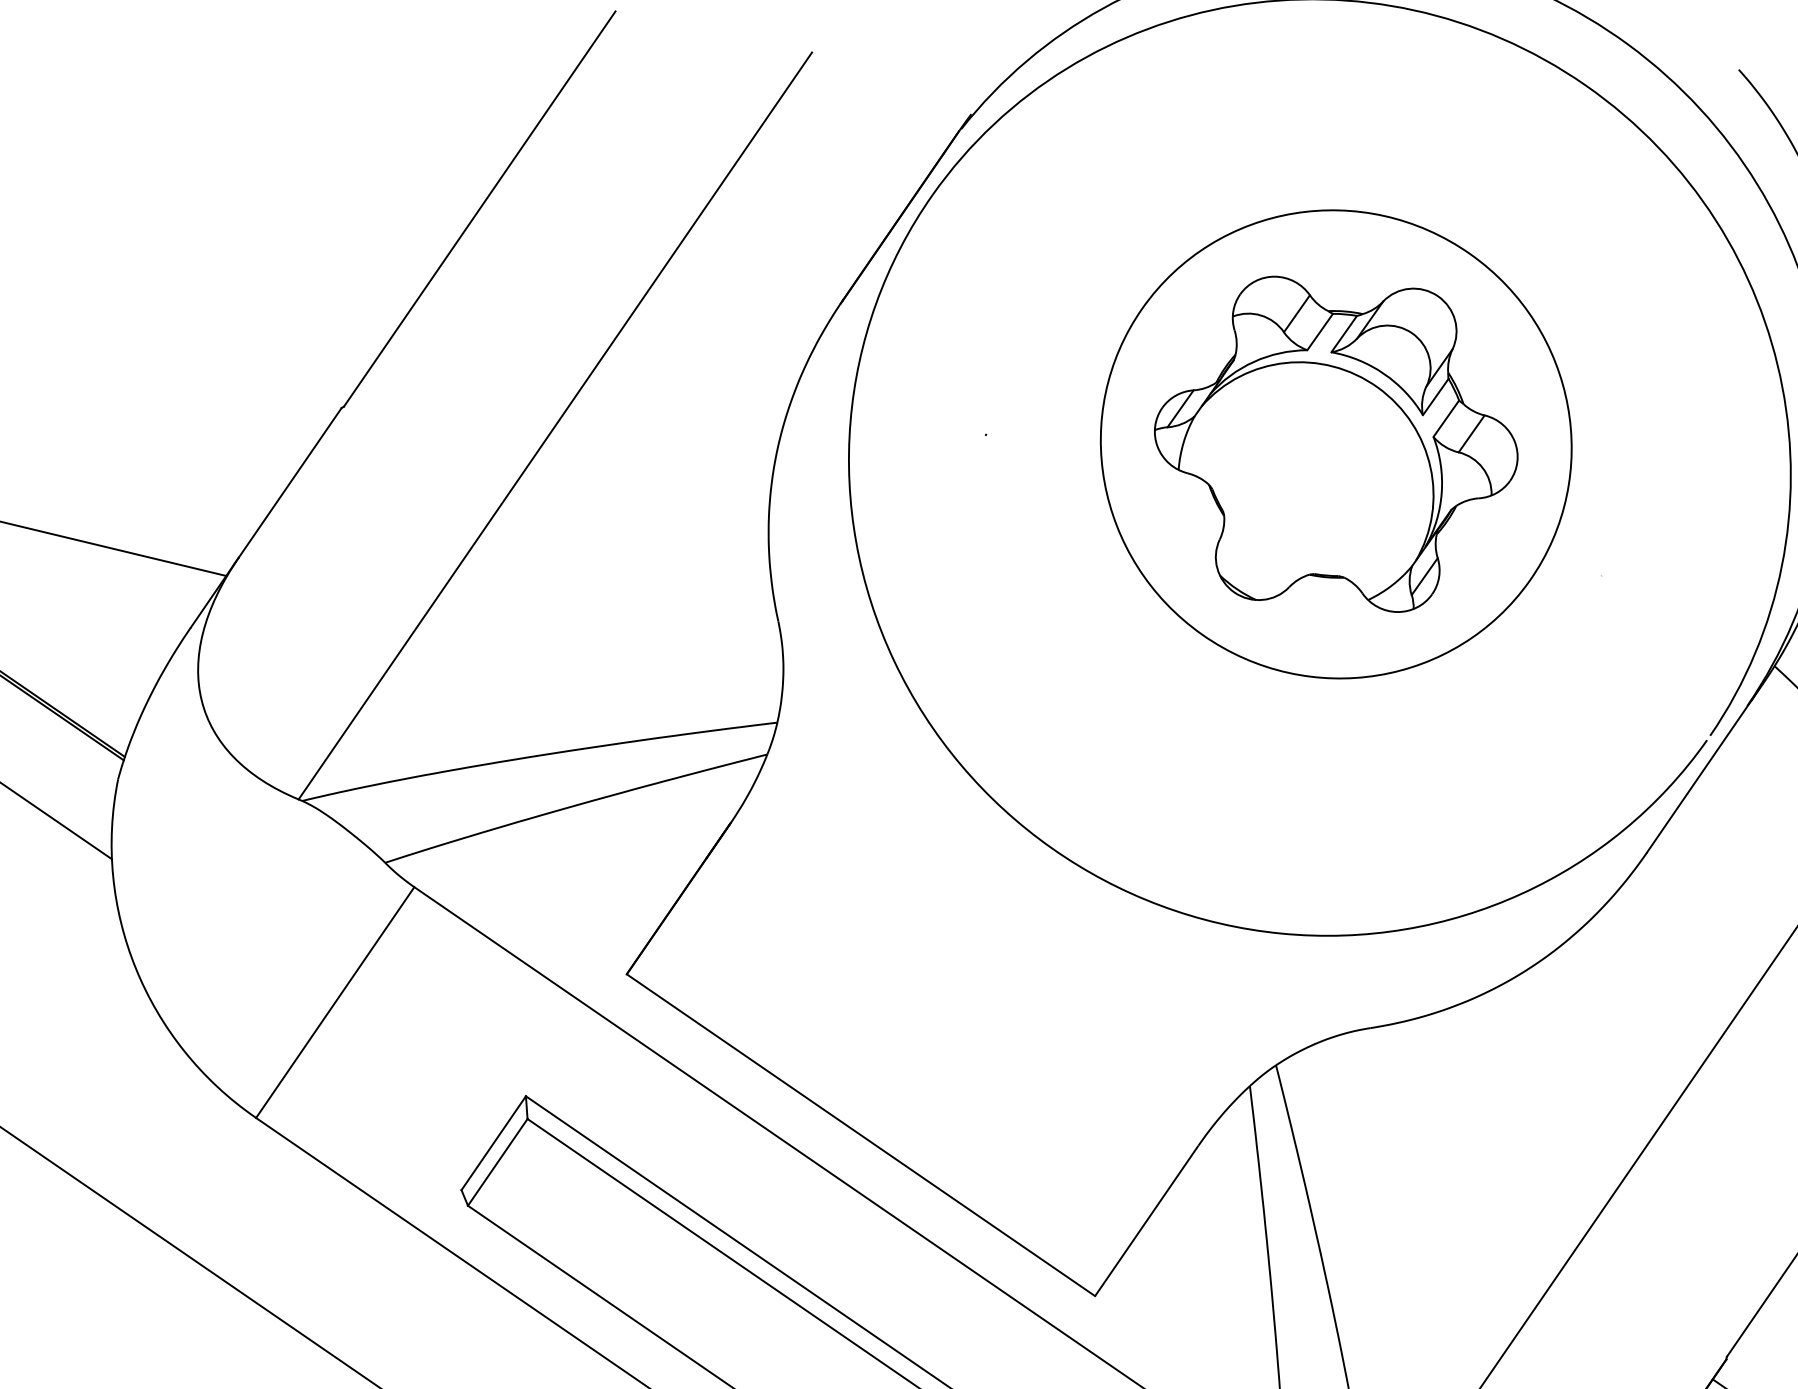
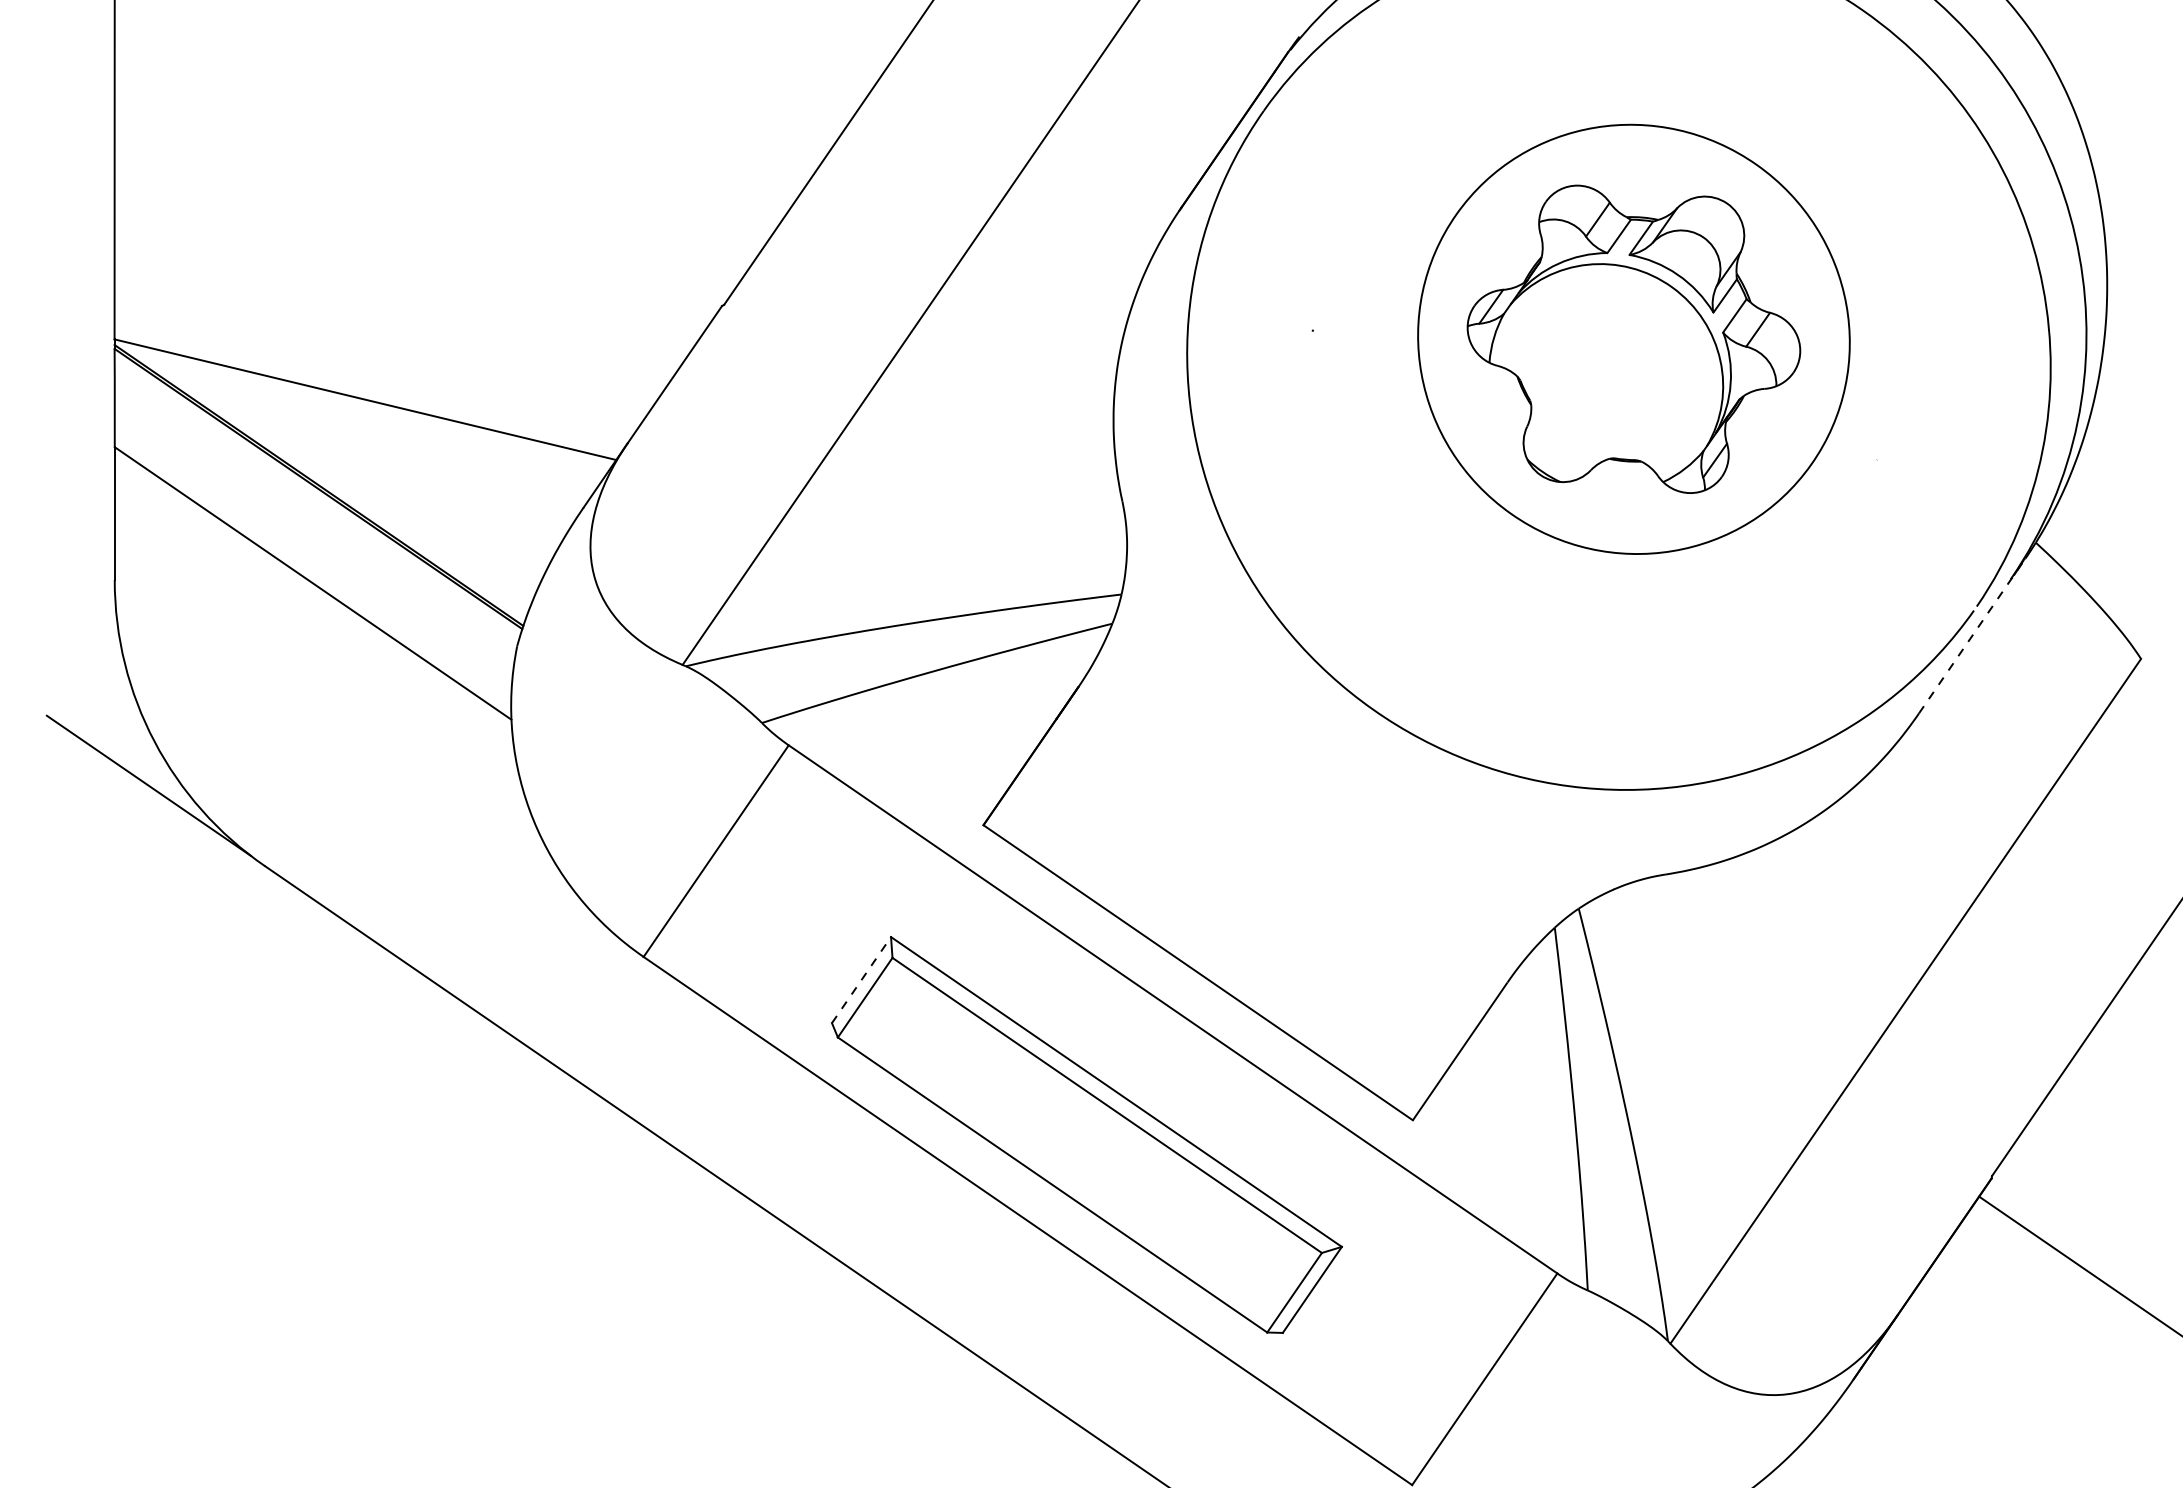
line: (1705, 768) -> (1972, 636), solid -> dashed
line: (493, 1142) -> (861, 979), solid -> dashed

